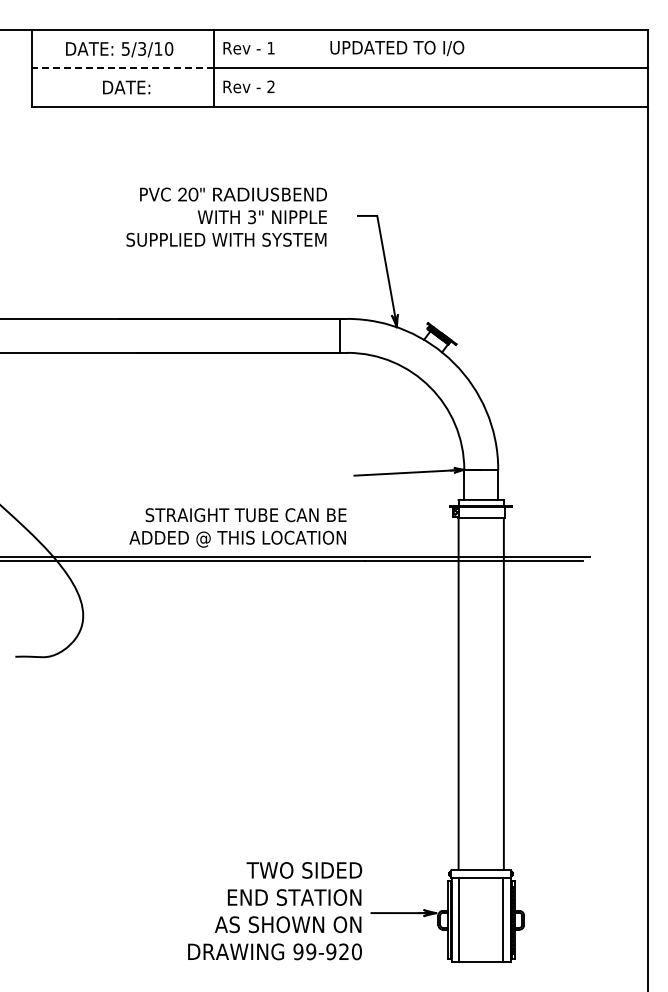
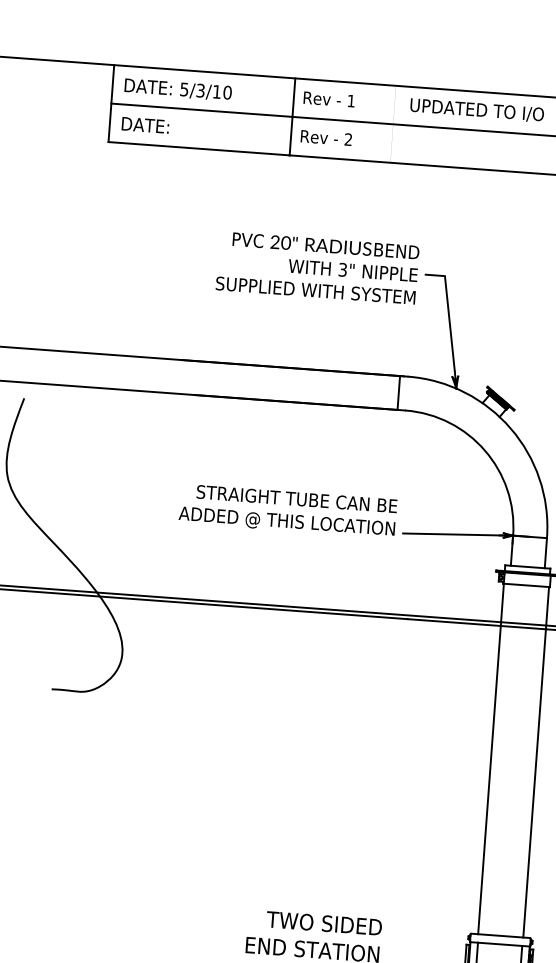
text: (119, 49) -> (178, 89), moved
line: (122, 68) -> (201, 110), dashed -> solid
text: (126, 87) -> (145, 125), moved
text: (226, 216) -> (317, 267), moved
text: (237, 527) -> (287, 510), moved

